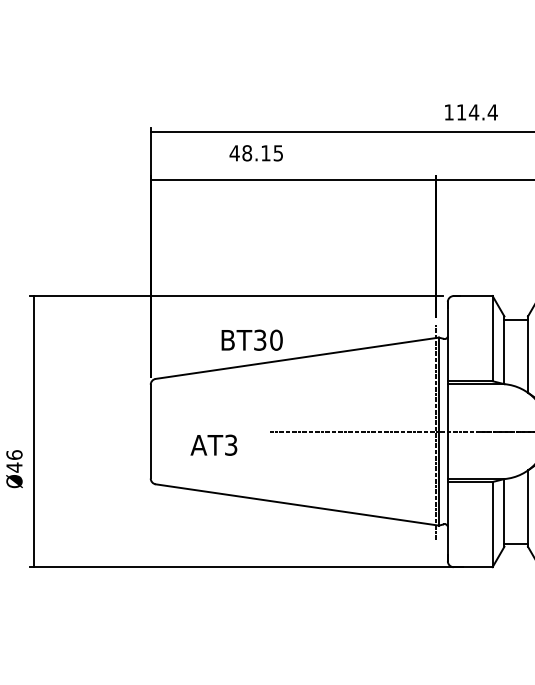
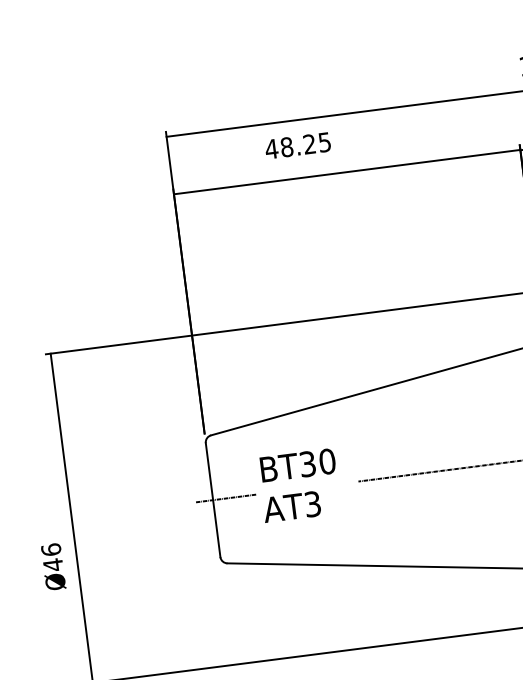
text: (265, 153) -> (309, 144), 48.15 -> 48.25
text: (251, 339) -> (297, 464), moved
line: (161, 431) -> (226, 498), added

